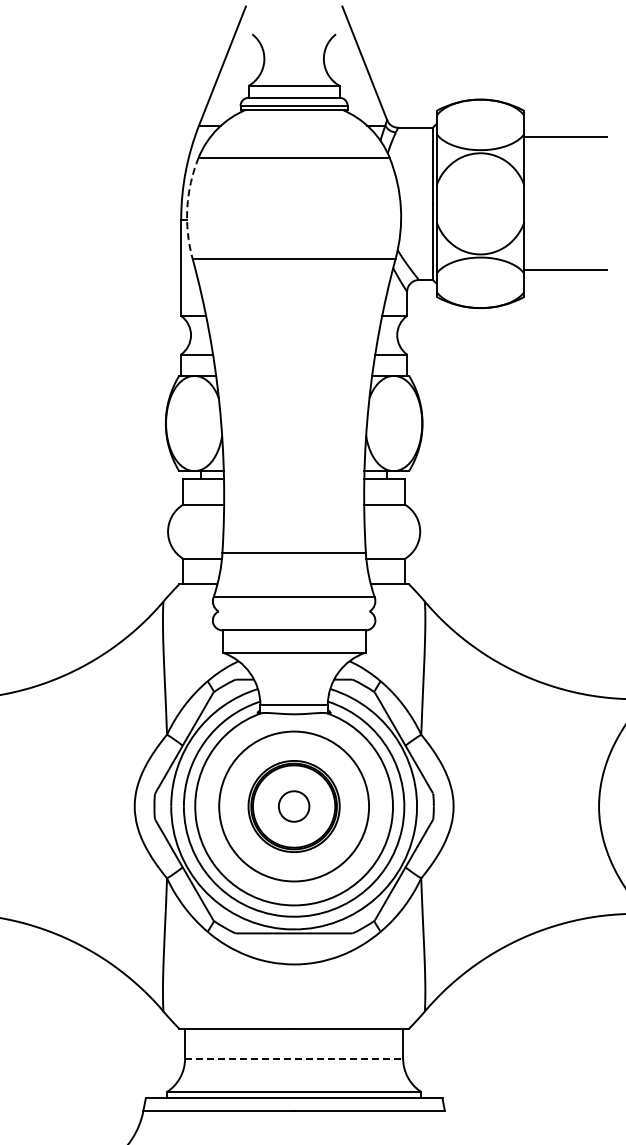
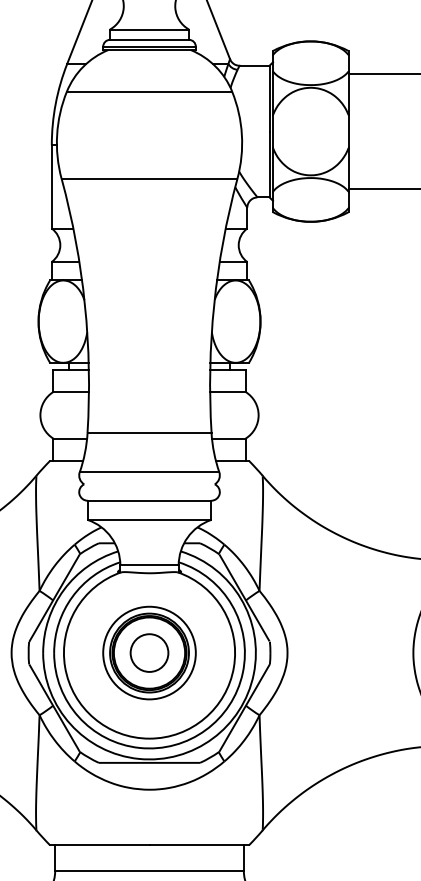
arc: (187, 207) -> (57, 134), dashed -> solid
circle: (293, 806) -> (148, 653), size x0.71
circle: (293, 806) -> (148, 653), size x1.43
line: (294, 1058) -> (149, 871), dashed -> solid

